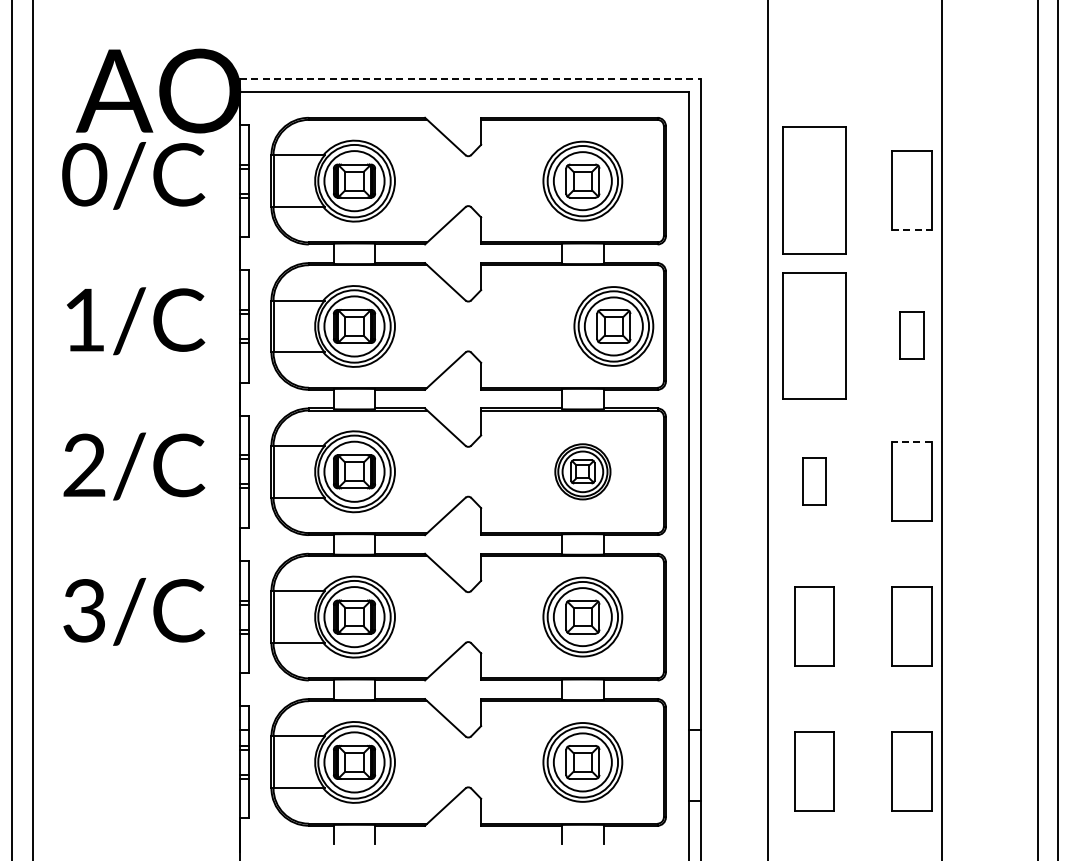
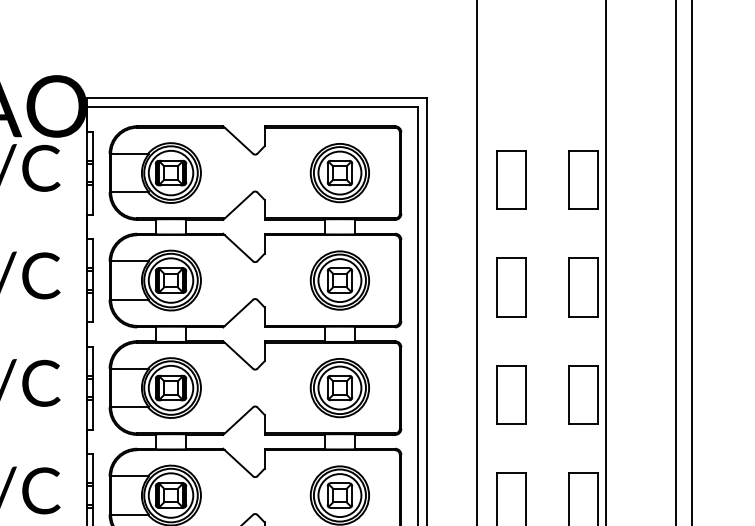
line: (471, 79) -> (257, 97), dashed -> solid
part: (814, 190) -> (511, 179), size x0.62
line: (911, 229) -> (583, 208), dashed -> solid
part: (613, 326) -> (339, 280), moved
part: (814, 335) -> (511, 287), size x0.62
part: (911, 335) -> (583, 287), size x1.67
line: (911, 441) -> (583, 365), dashed -> solid
part: (582, 471) -> (339, 387), size x1.43
part: (814, 481) -> (511, 395), size x1.67

